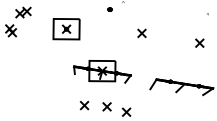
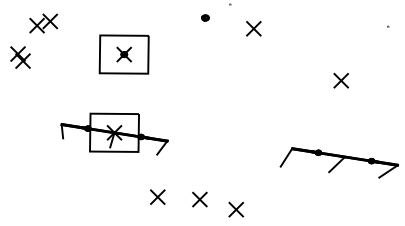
part: (141, 33) -> (252, 28), moved
part: (199, 42) -> (340, 79), moved
part: (102, 71) -> (114, 133), moved

